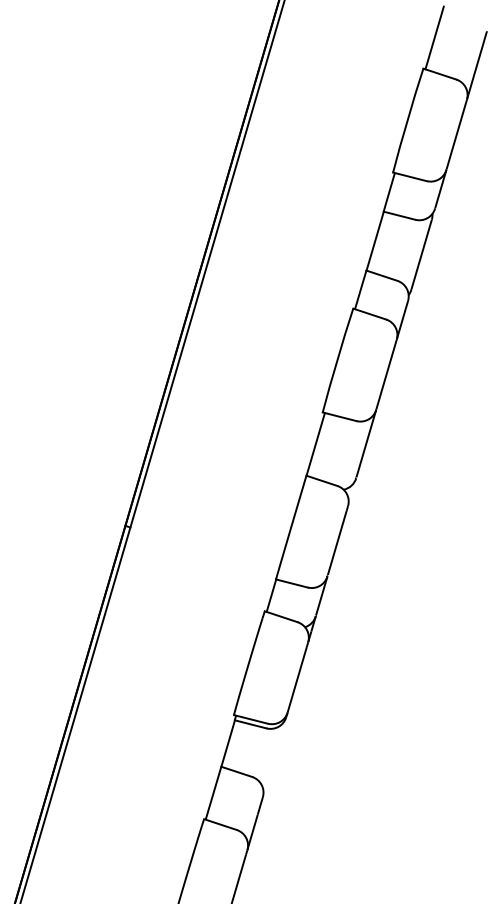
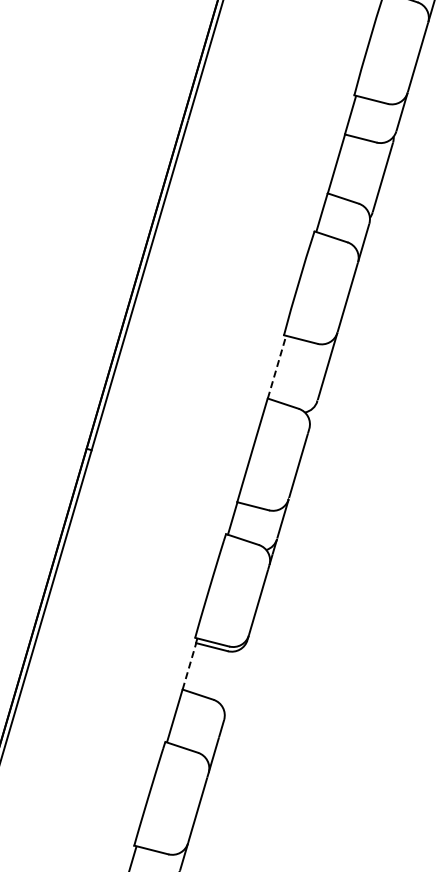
line: (315, 444) -> (276, 367), solid -> dashed
line: (228, 743) -> (189, 666), solid -> dashed

